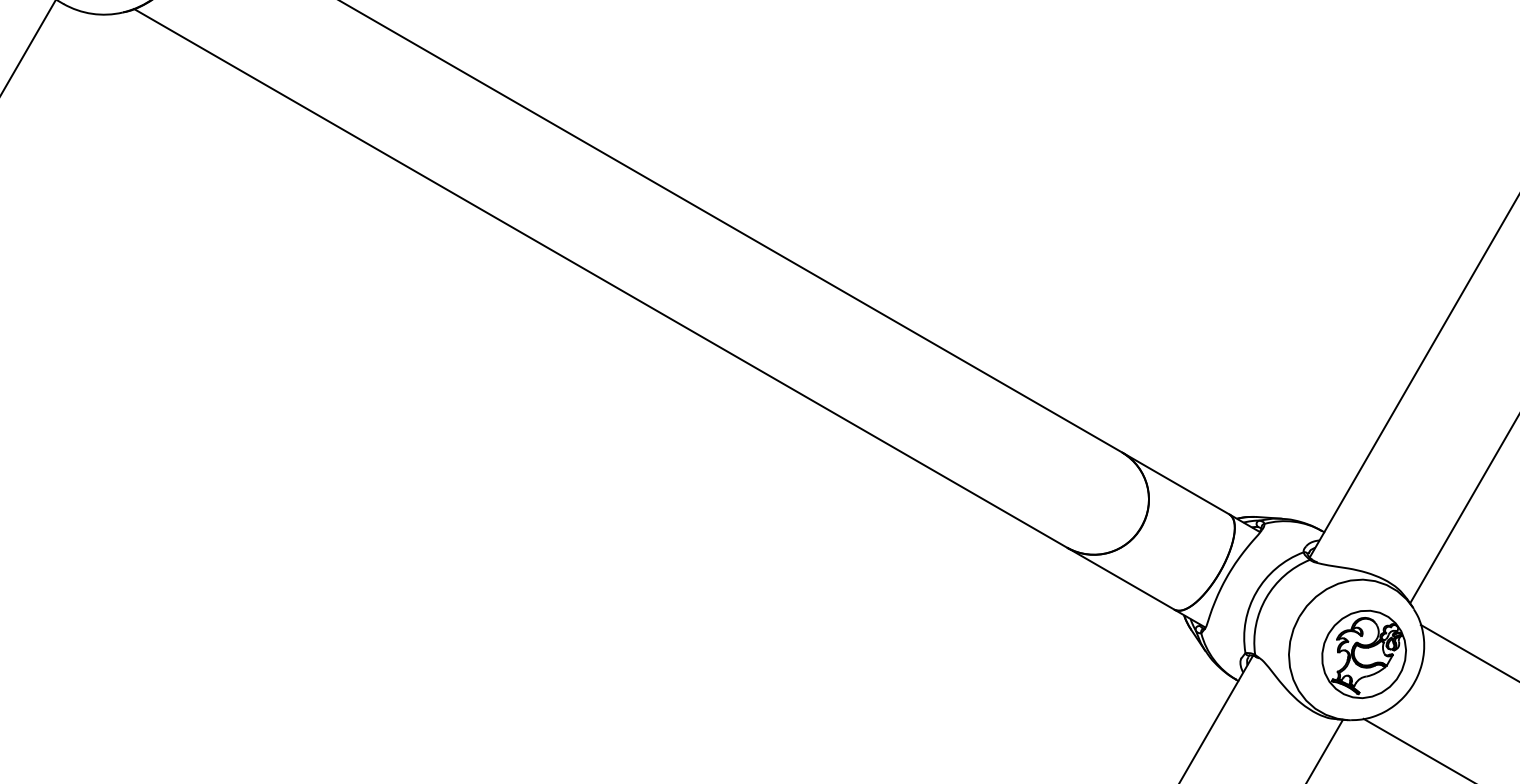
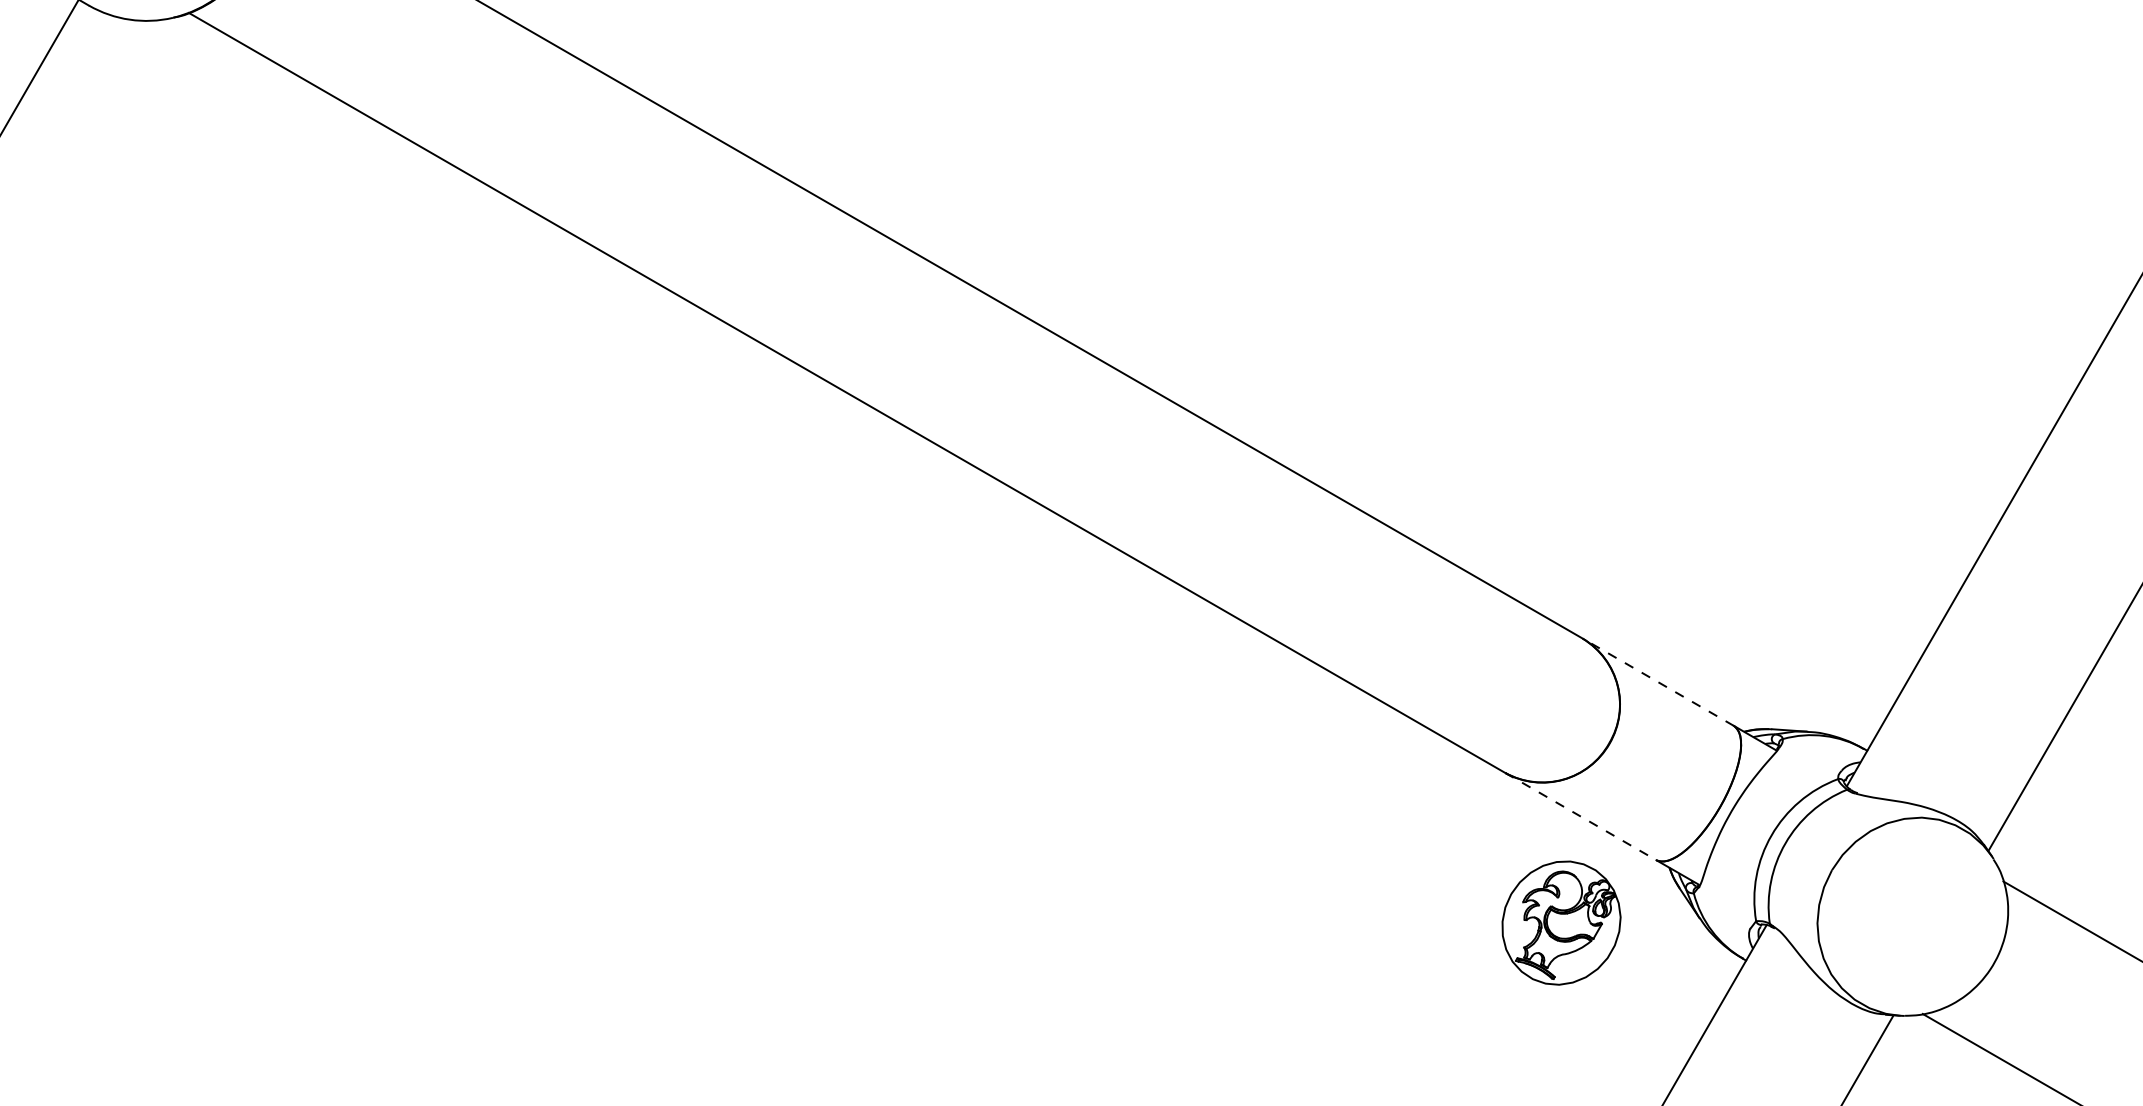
line: (1175, 483) -> (1657, 682), solid -> dashed
line: (1121, 578) -> (1581, 816), solid -> dashed
part: (1364, 654) -> (1561, 922), moved

